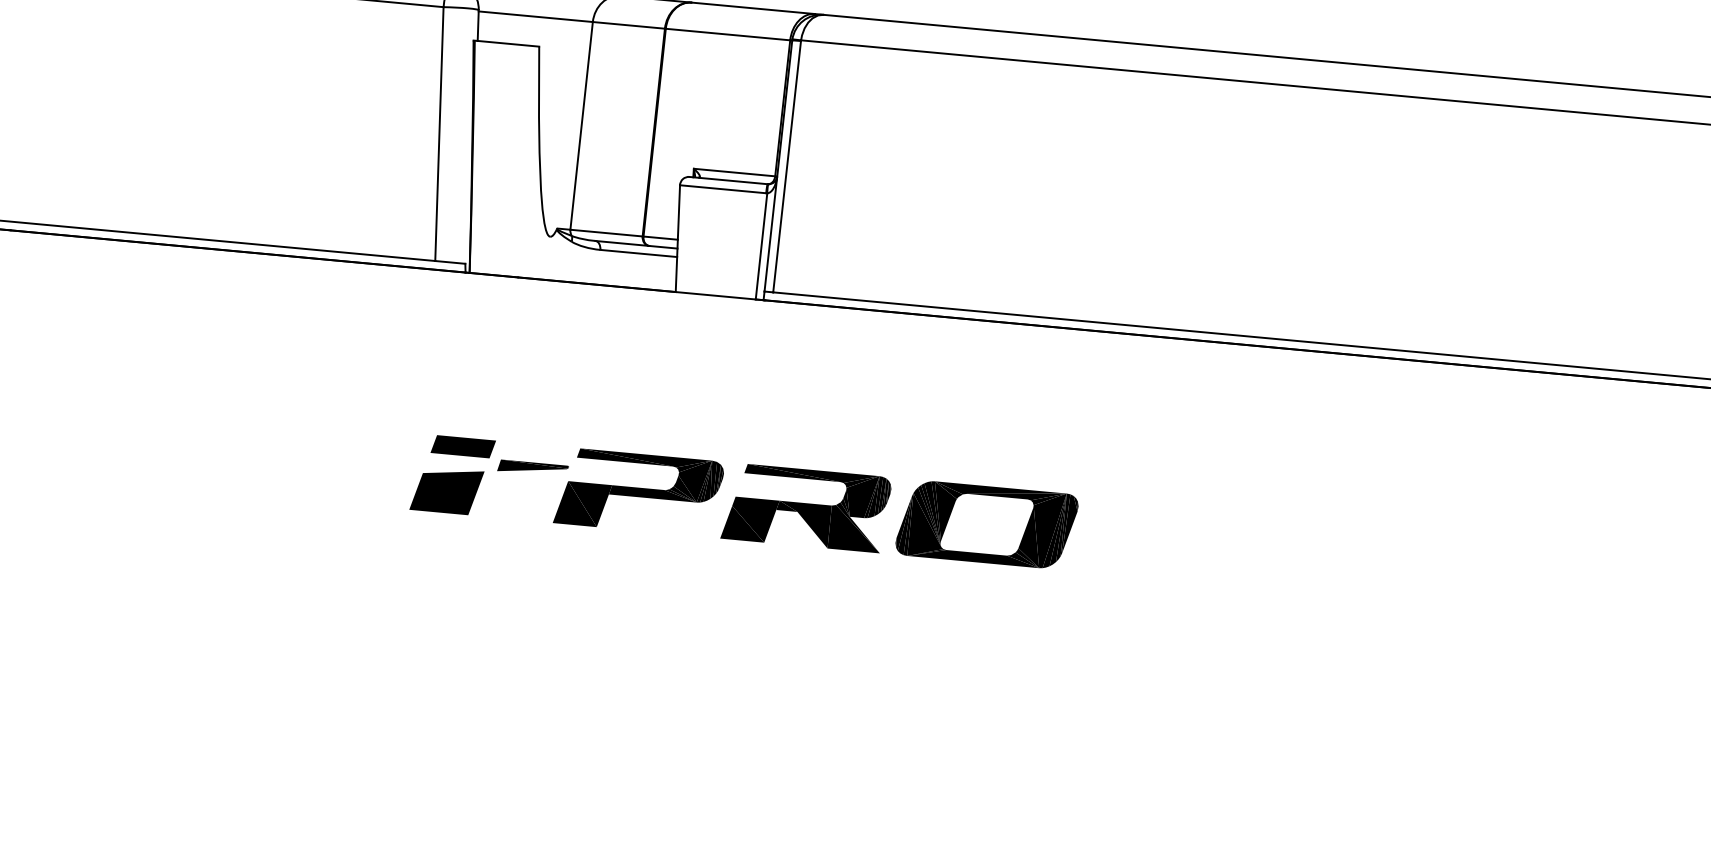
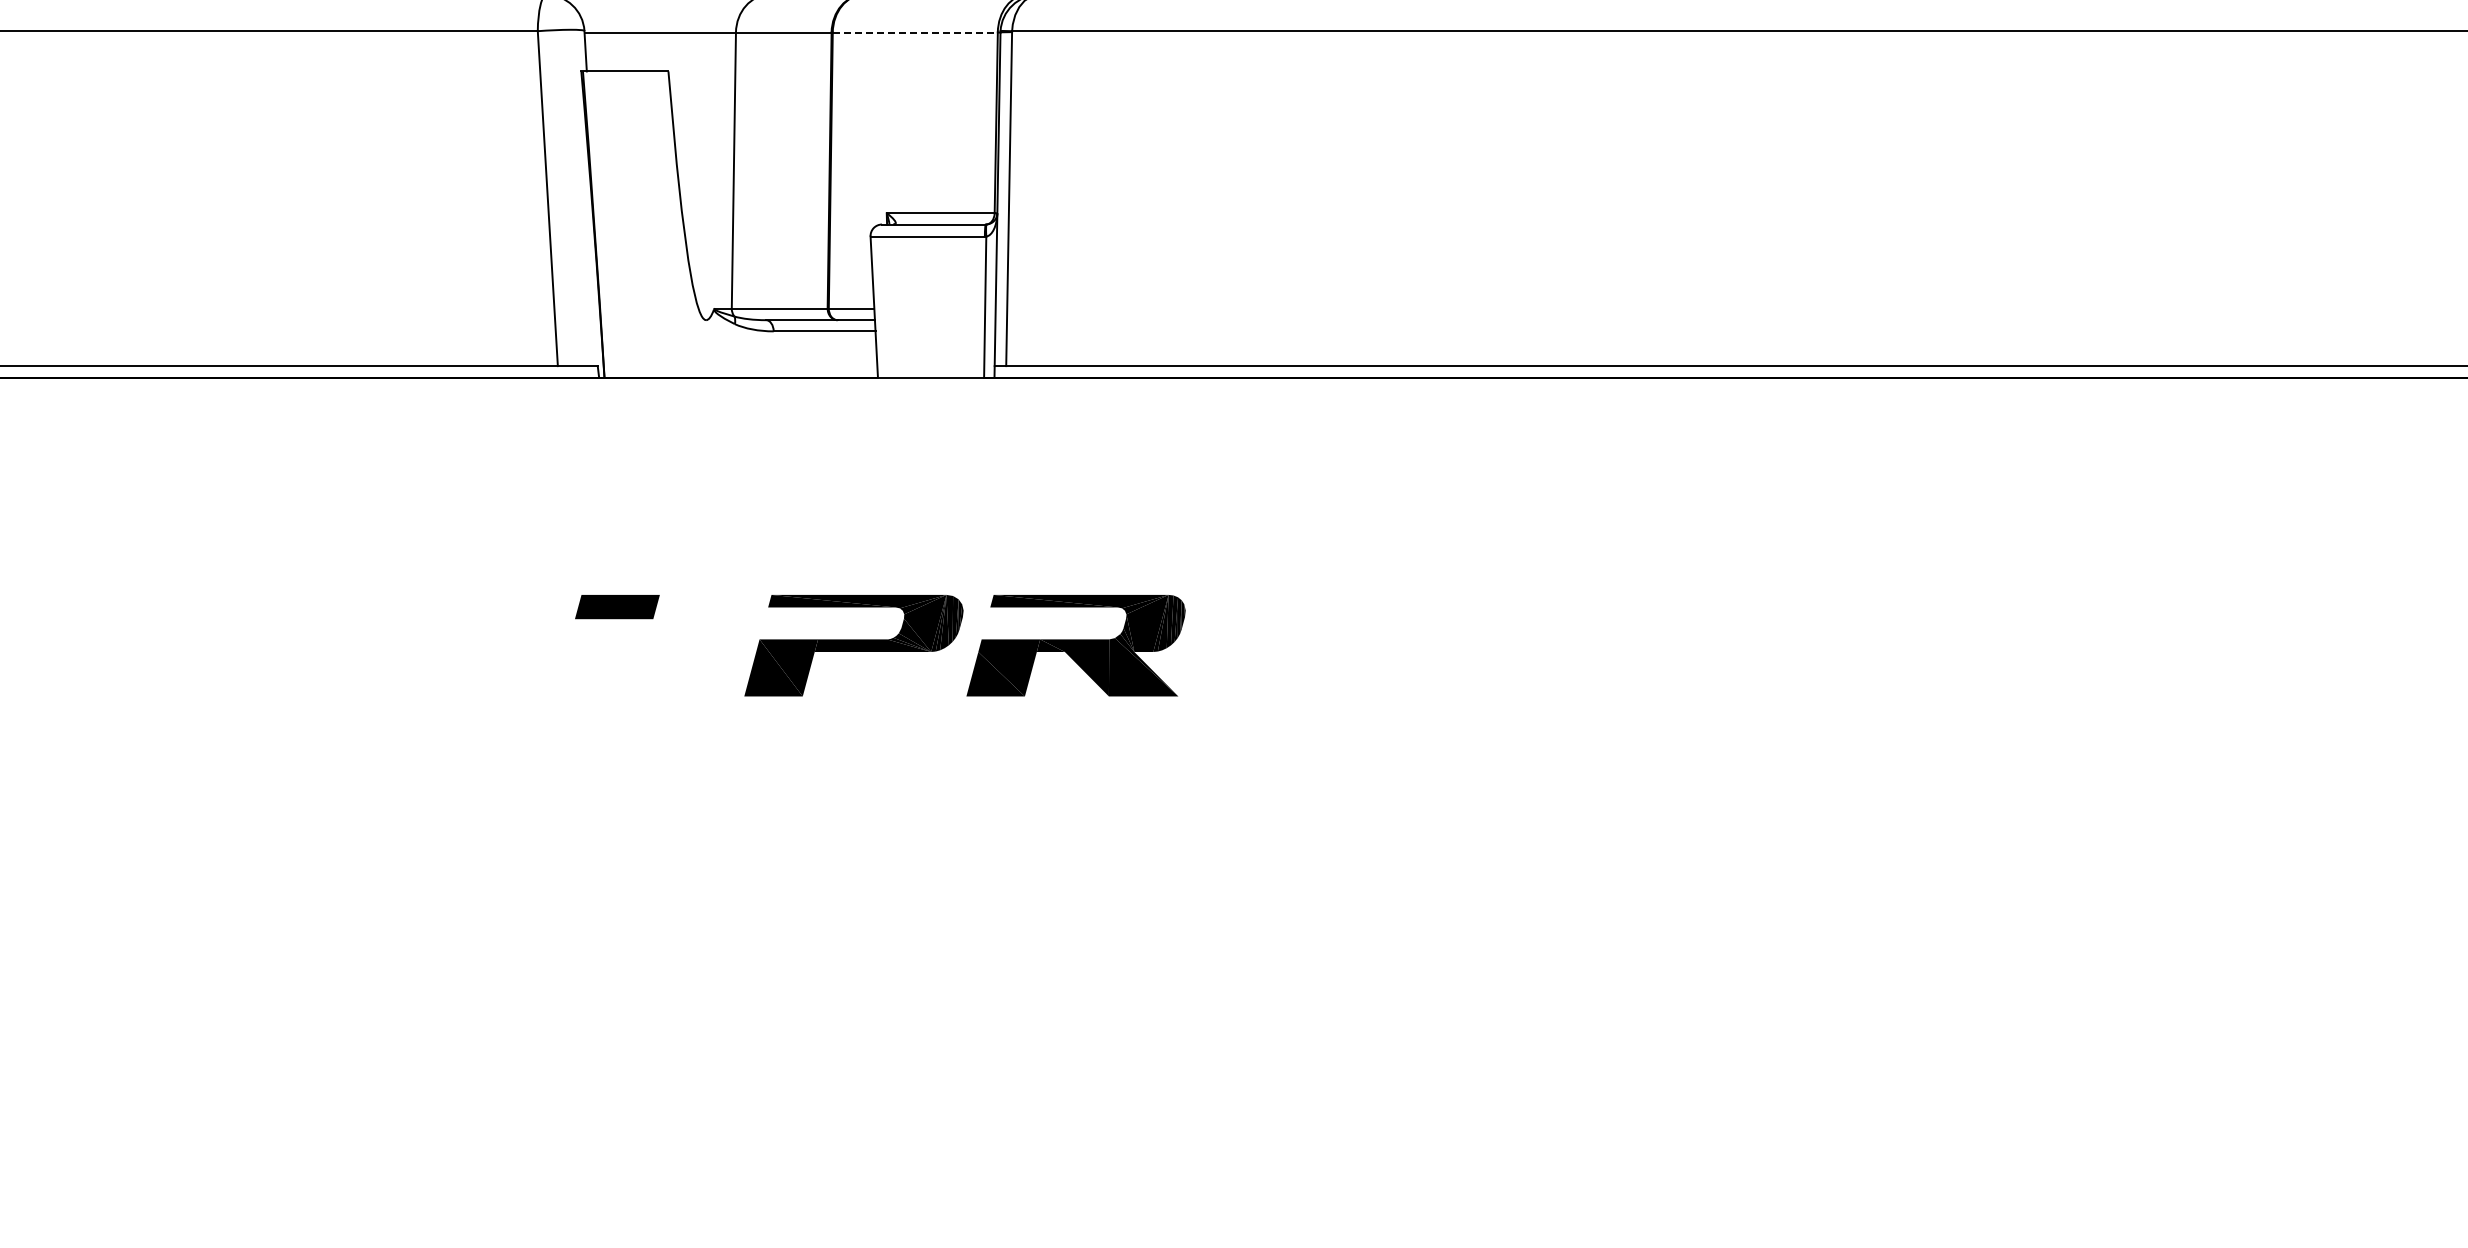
line: (728, 34) -> (915, 32), solid -> dashed
part: (532, 468) -> (711, 626), removed
part: (447, 490) -> (601, 666), removed
part: (986, 524) -> (1315, 645), removed

